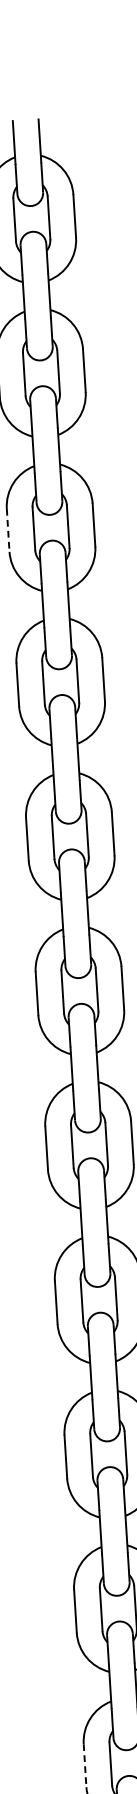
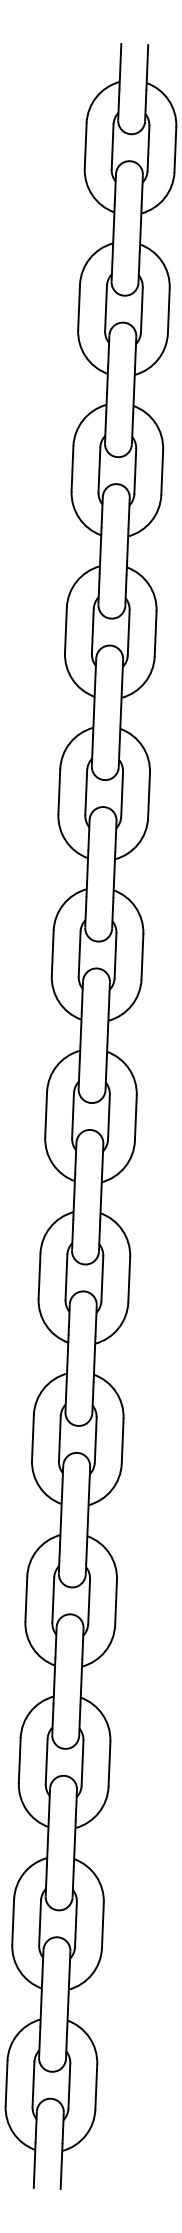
line: (8, 531) -> (72, 469), dashed -> solid
line: (84, 1766) -> (19, 1761), dashed -> solid

